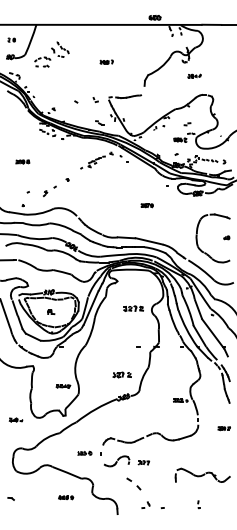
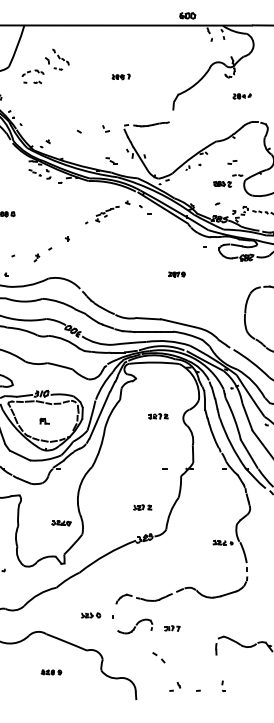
part: (133, 308) -> (158, 416), size x0.71
part: (122, 374) -> (142, 506), size x0.71
part: (134, 483) -> (159, 657), size x0.62
part: (66, 497) -> (52, 672), moved
part: (198, 504) -> (222, 685), moved

